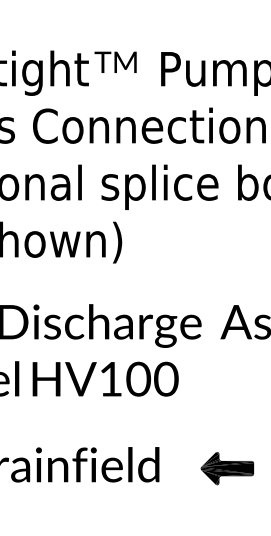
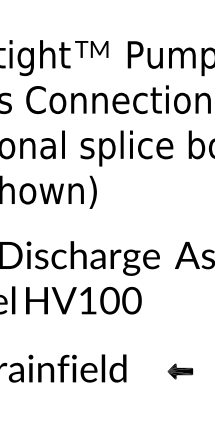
part: (227, 468) -> (180, 371), size x0.6

